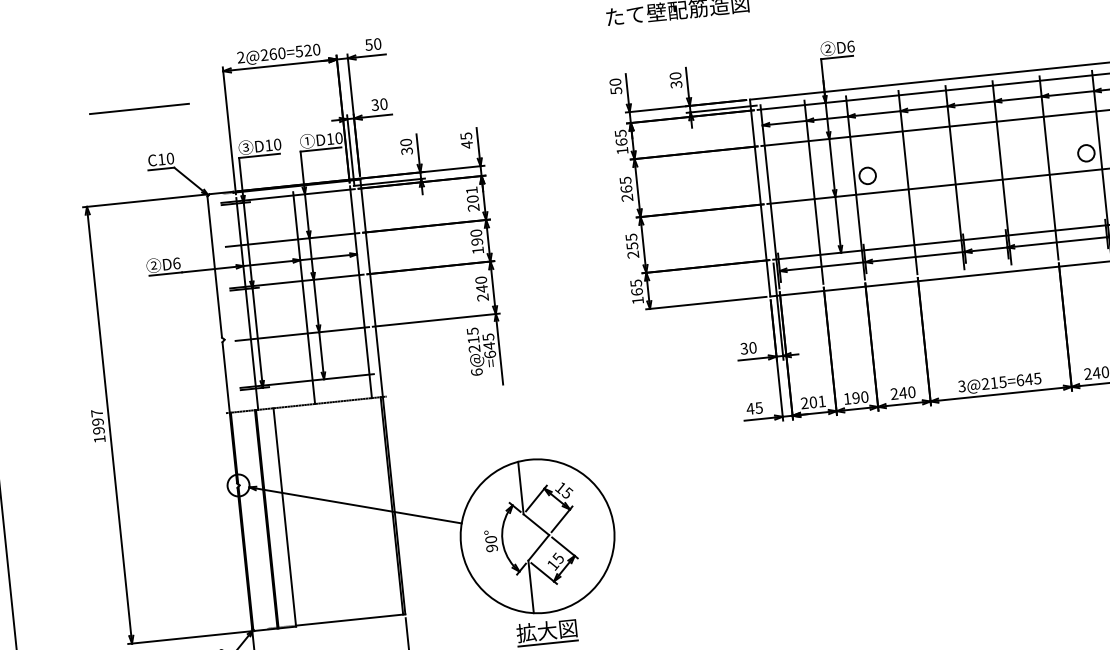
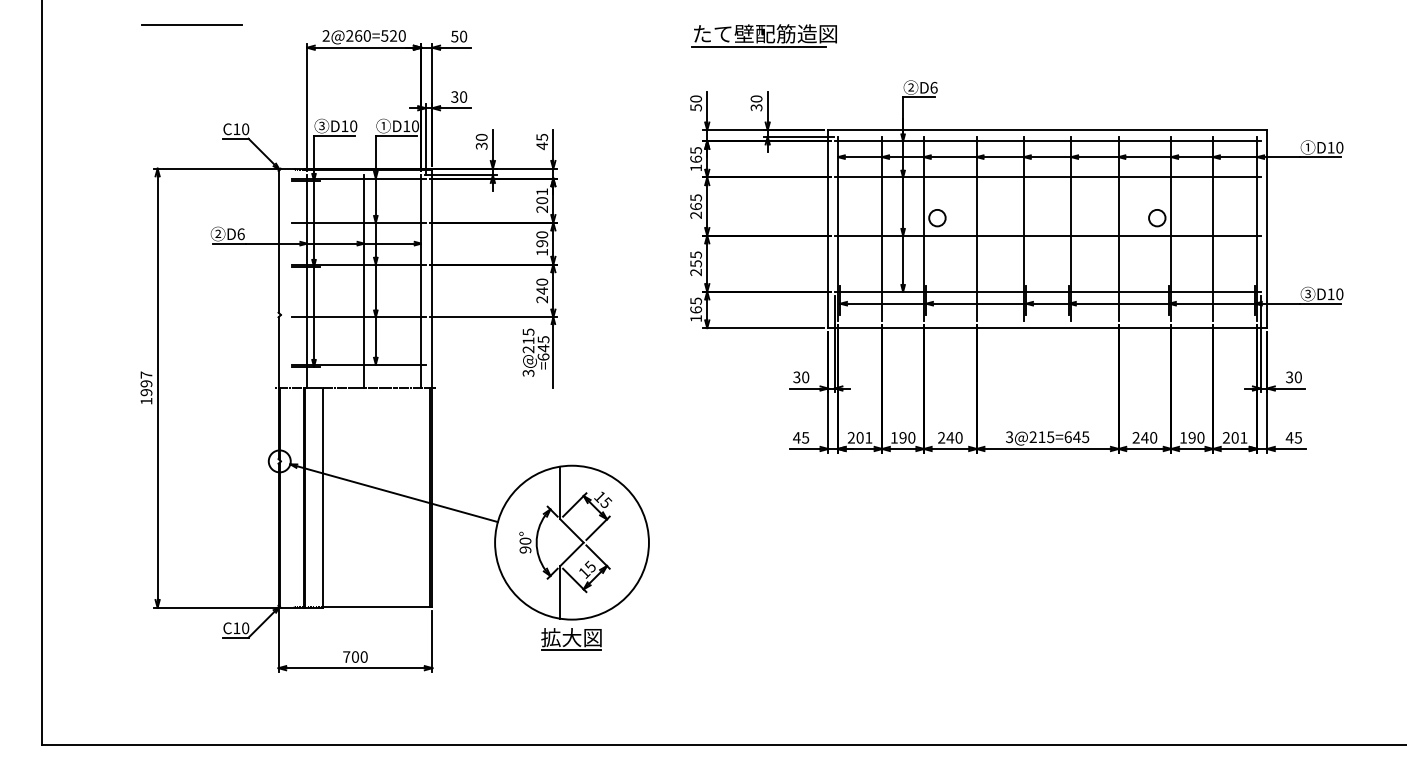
line: (672, 23) -> (758, 46), added
line: (139, 108) -> (191, 24), moved
text: (476, 371) -> (528, 372), 6@215 -> 3@215

